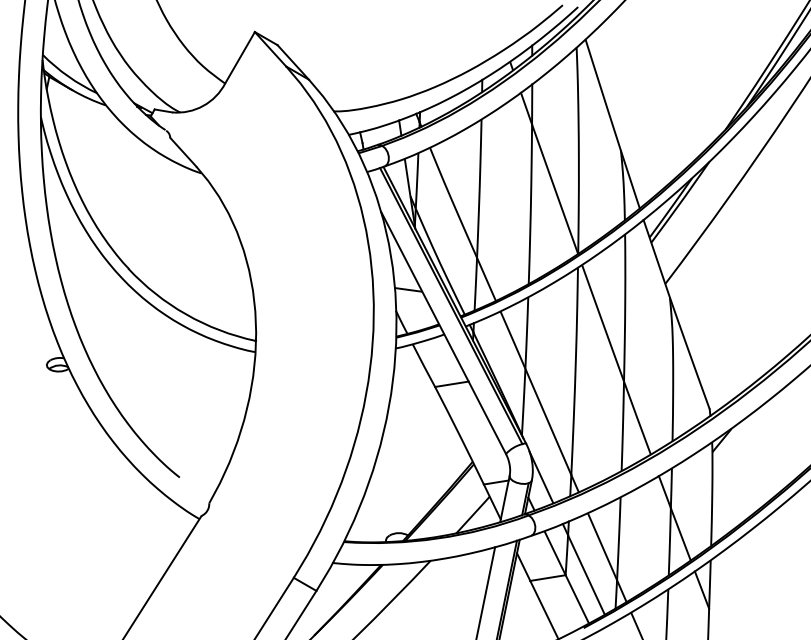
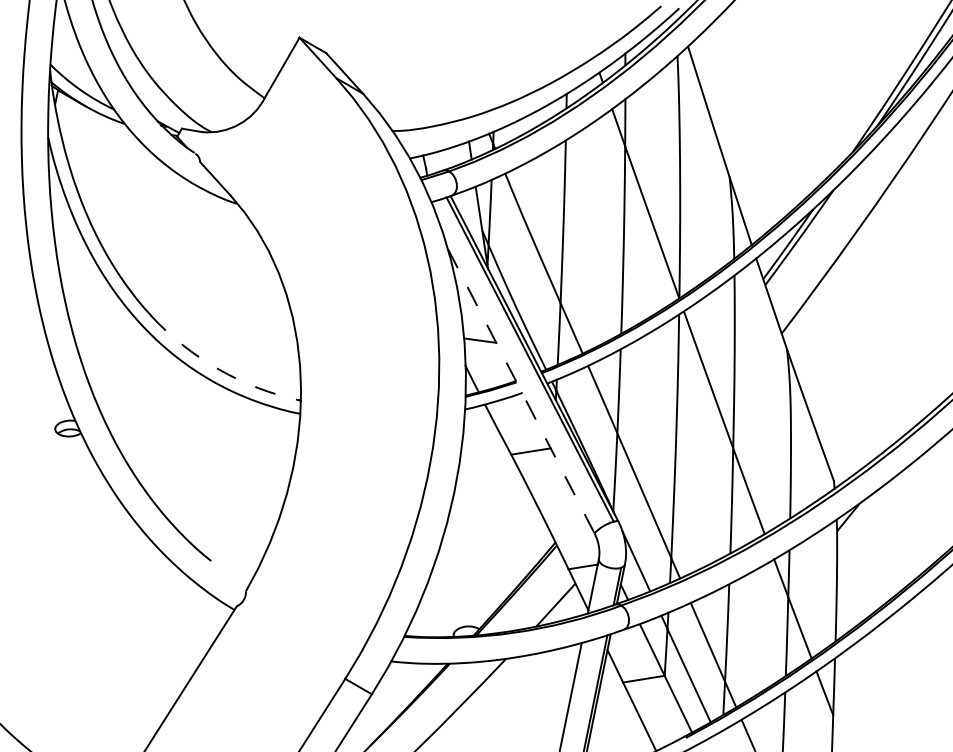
arc: (186, 314) -> (219, 369), solid -> dashed
line: (443, 333) -> (521, 391), solid -> dashed

